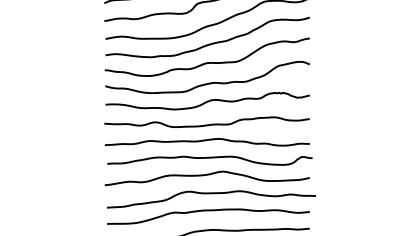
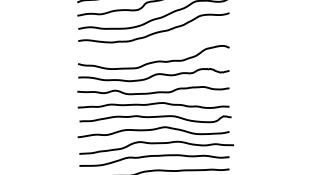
curve: (208, 61) -> (154, 45), removed

